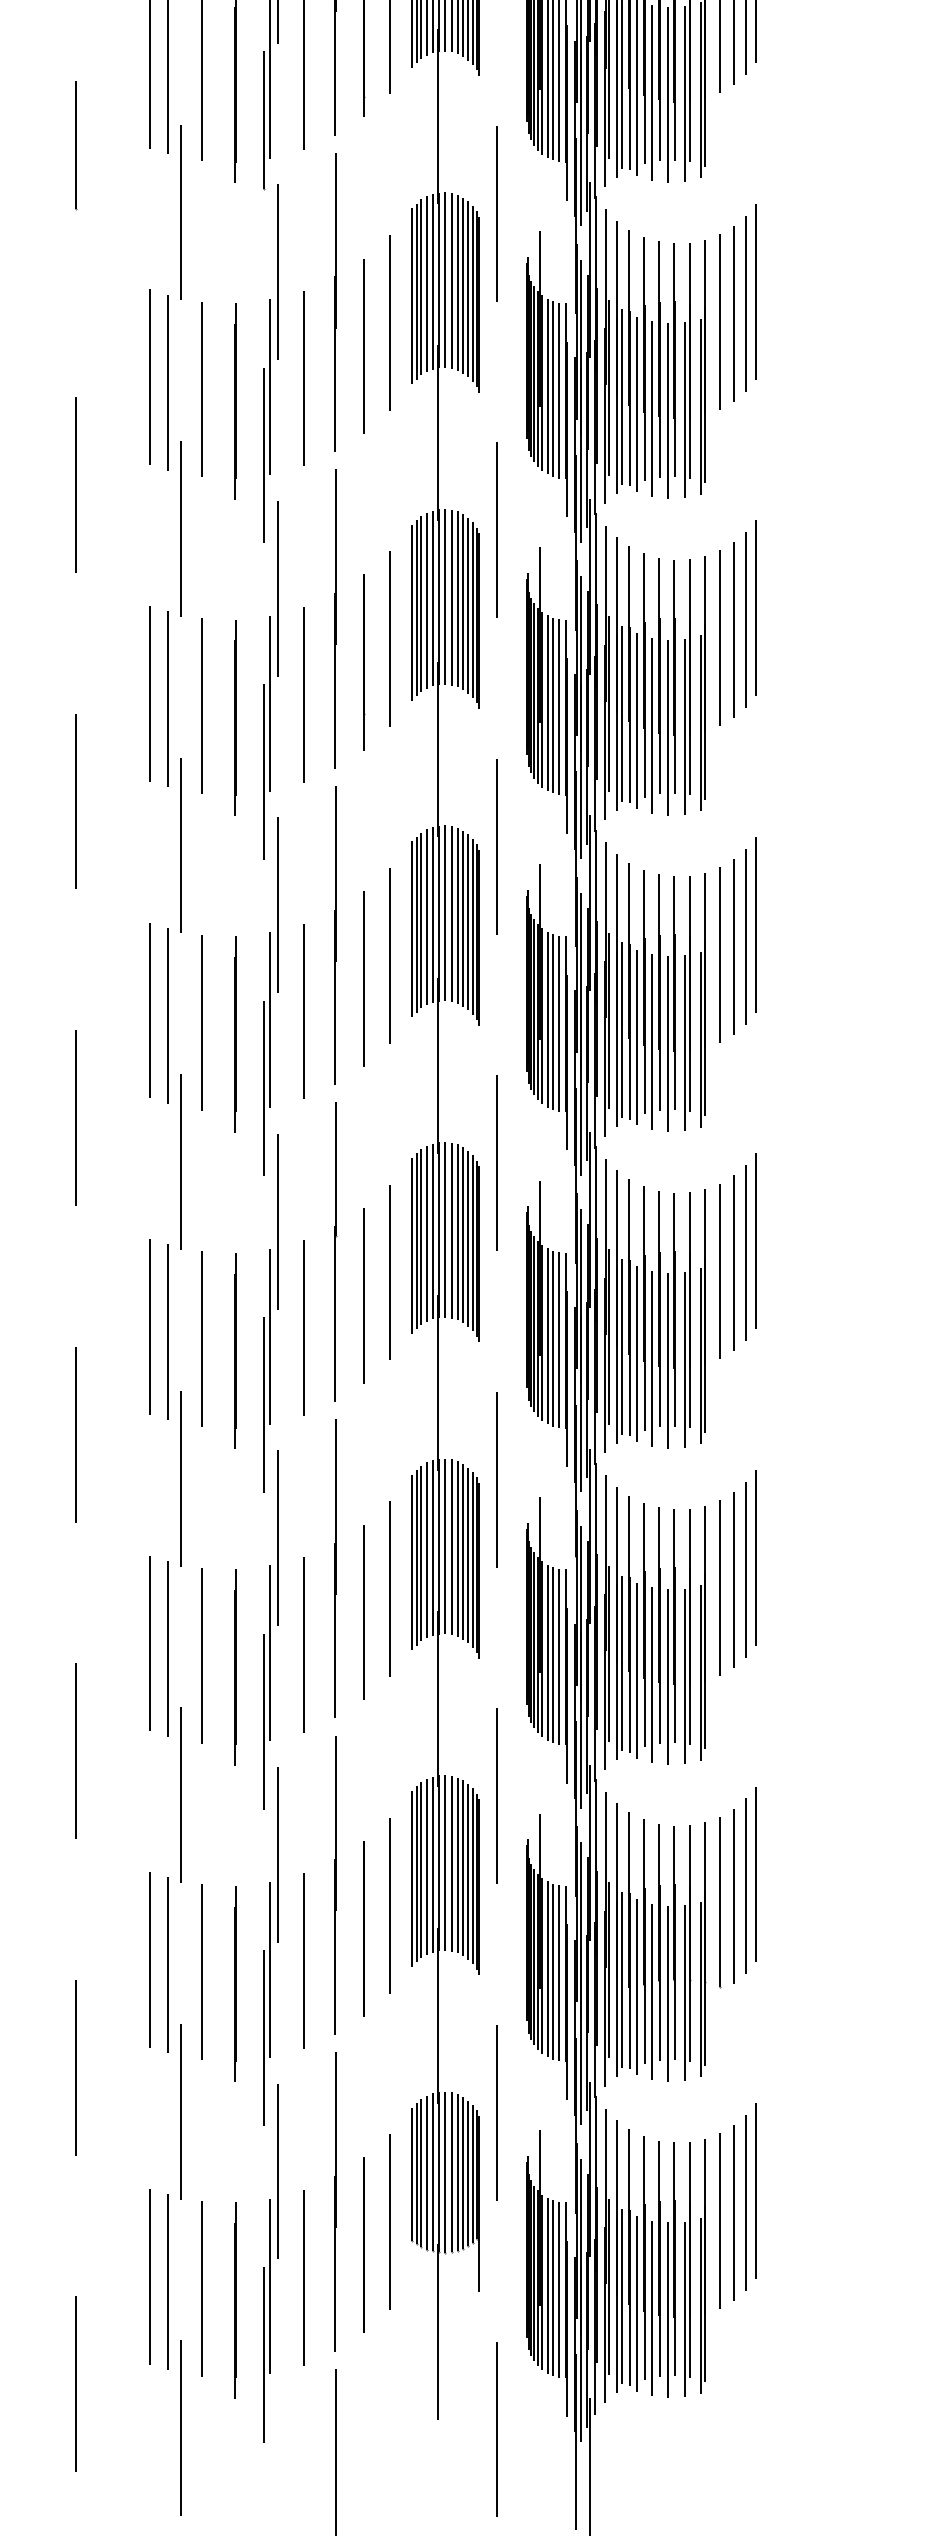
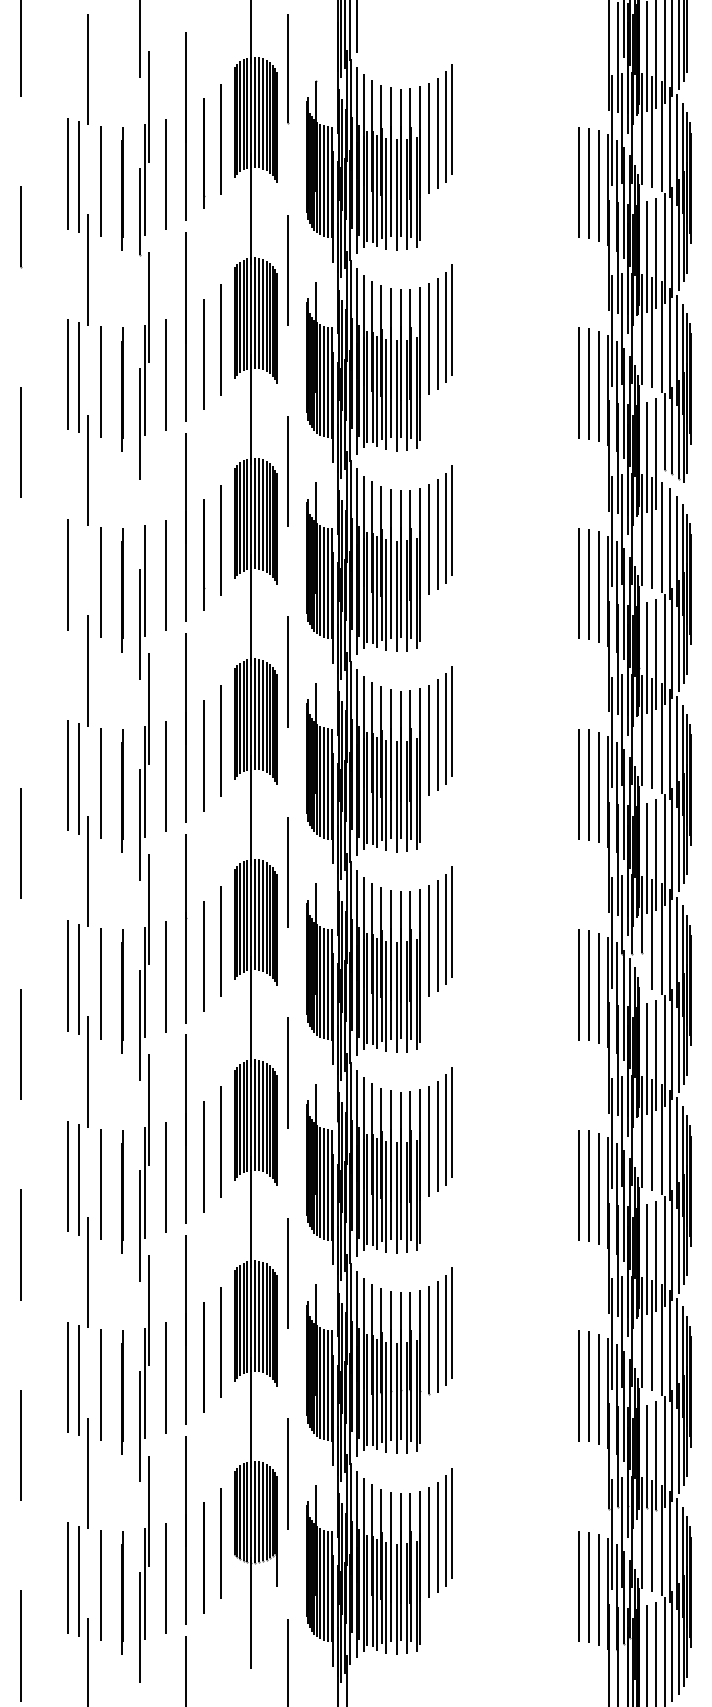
line: (278, 589) -> (149, 508), removed
line: (166, 699) -> (78, 578), removed
line: (76, 800) -> (21, 642), removed

